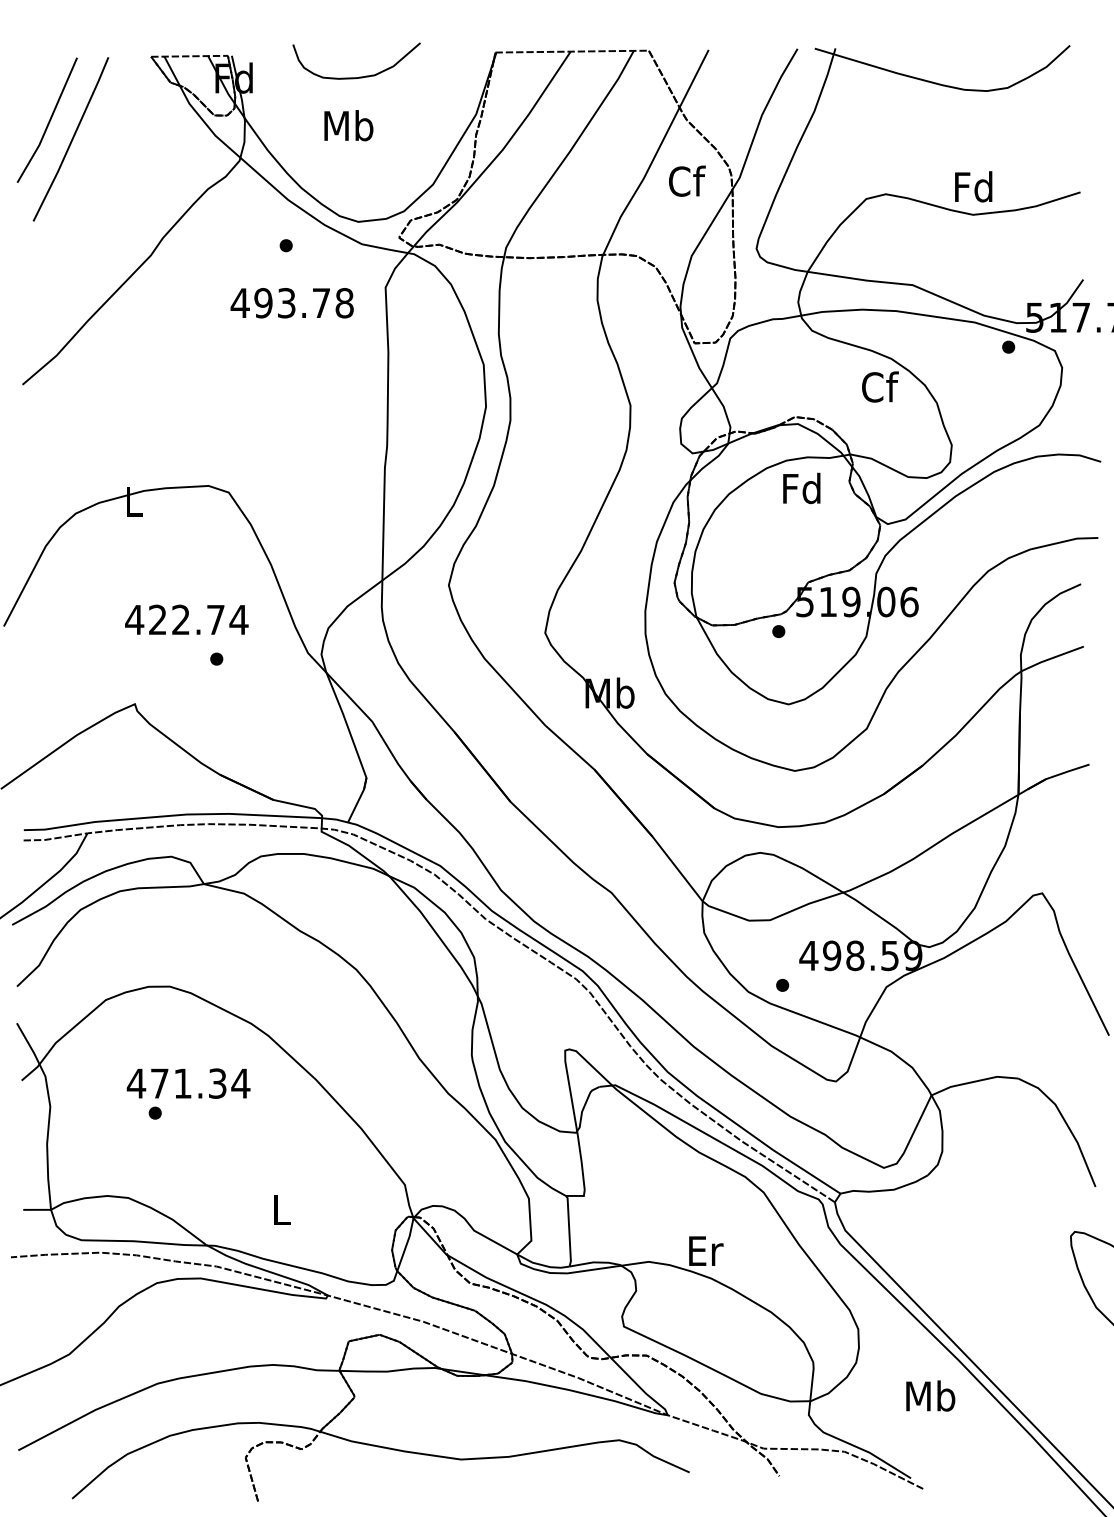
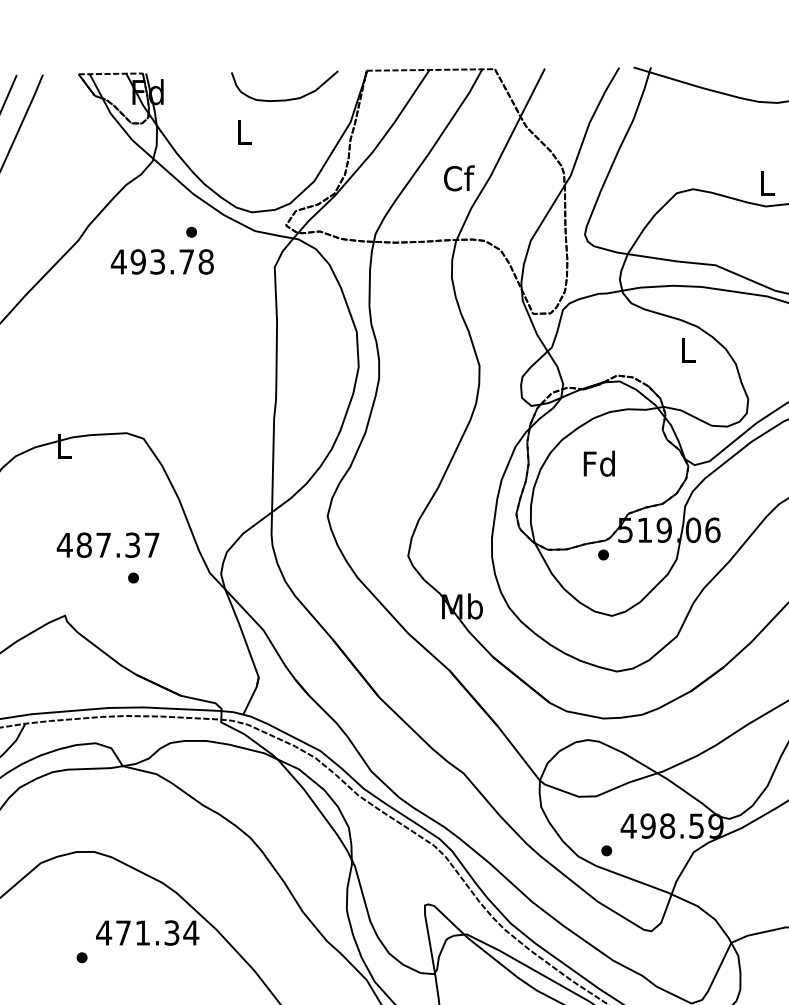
curve: (359, 76) -> (287, 99), moved
text: (348, 125) -> (243, 131), Mb -> L
text: (687, 180) -> (459, 177), moved
text: (973, 186) -> (766, 182), Fd -> L
text: (291, 303) -> (161, 262), moved
text: (880, 386) -> (688, 350), Cf -> L
text: (801, 488) -> (599, 463), moved
text: (198, 619) -> (118, 544), 422.74 -> 487.37
text: (188, 1083) -> (147, 932), moved

